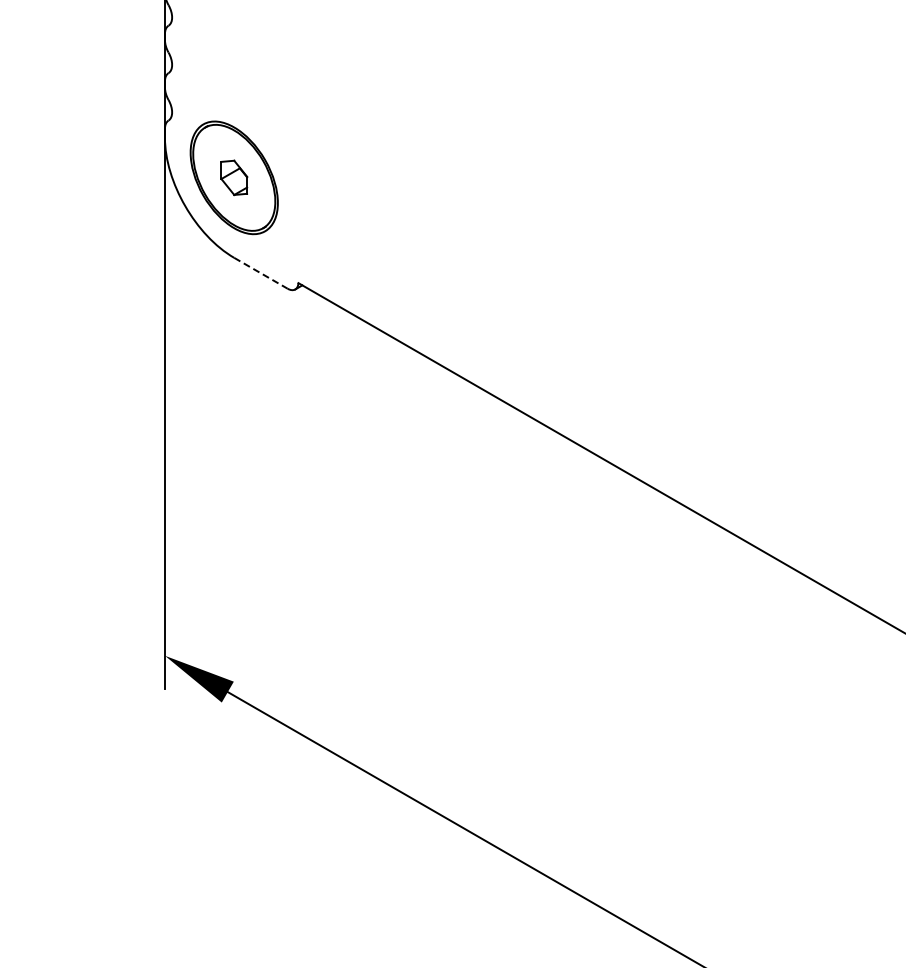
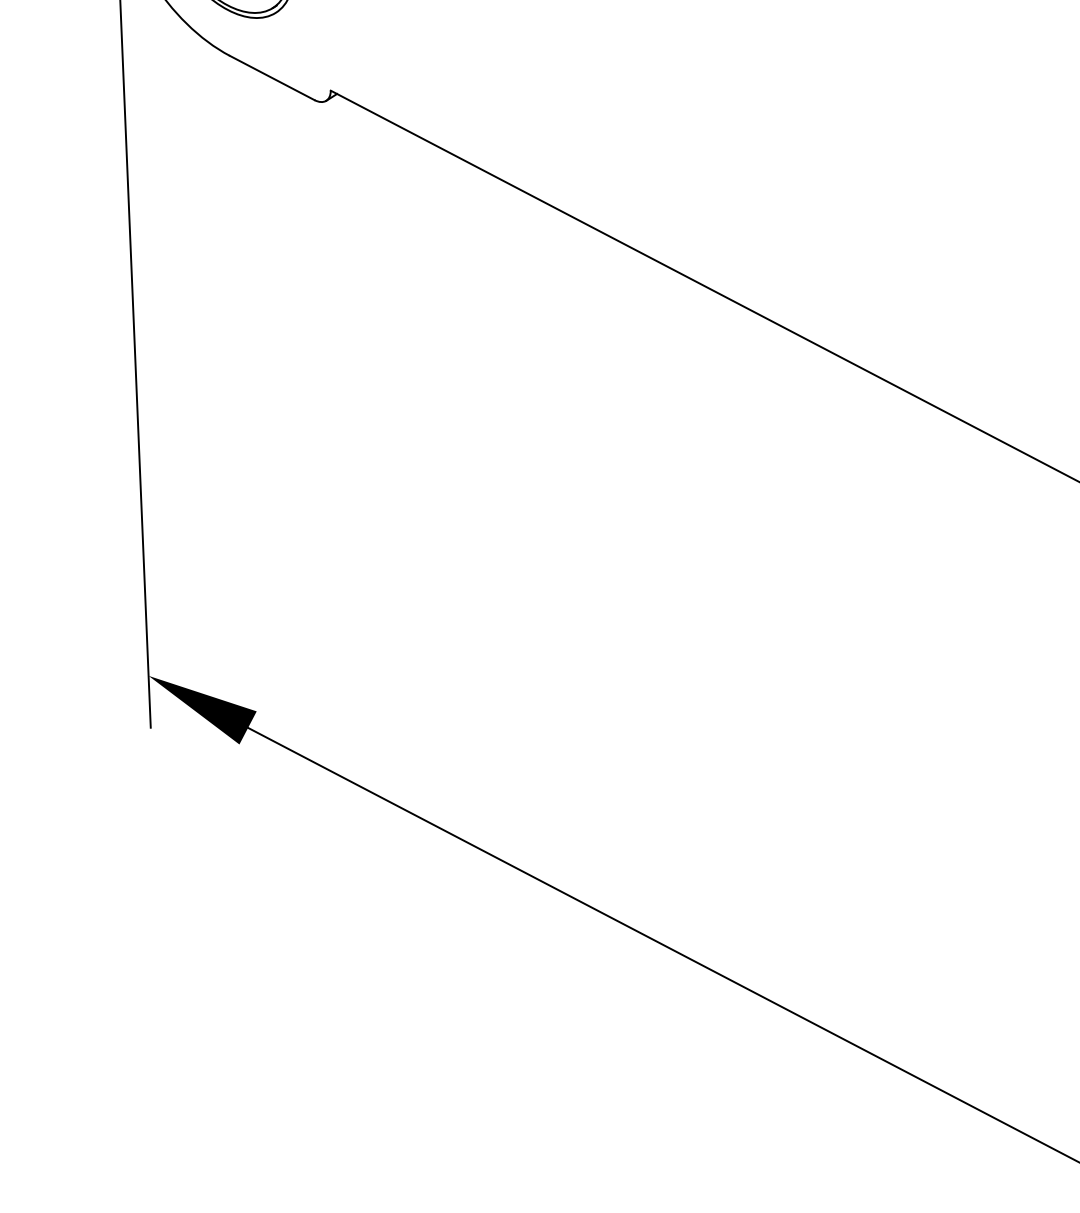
line: (260, 273) -> (271, 78), dashed -> solid

